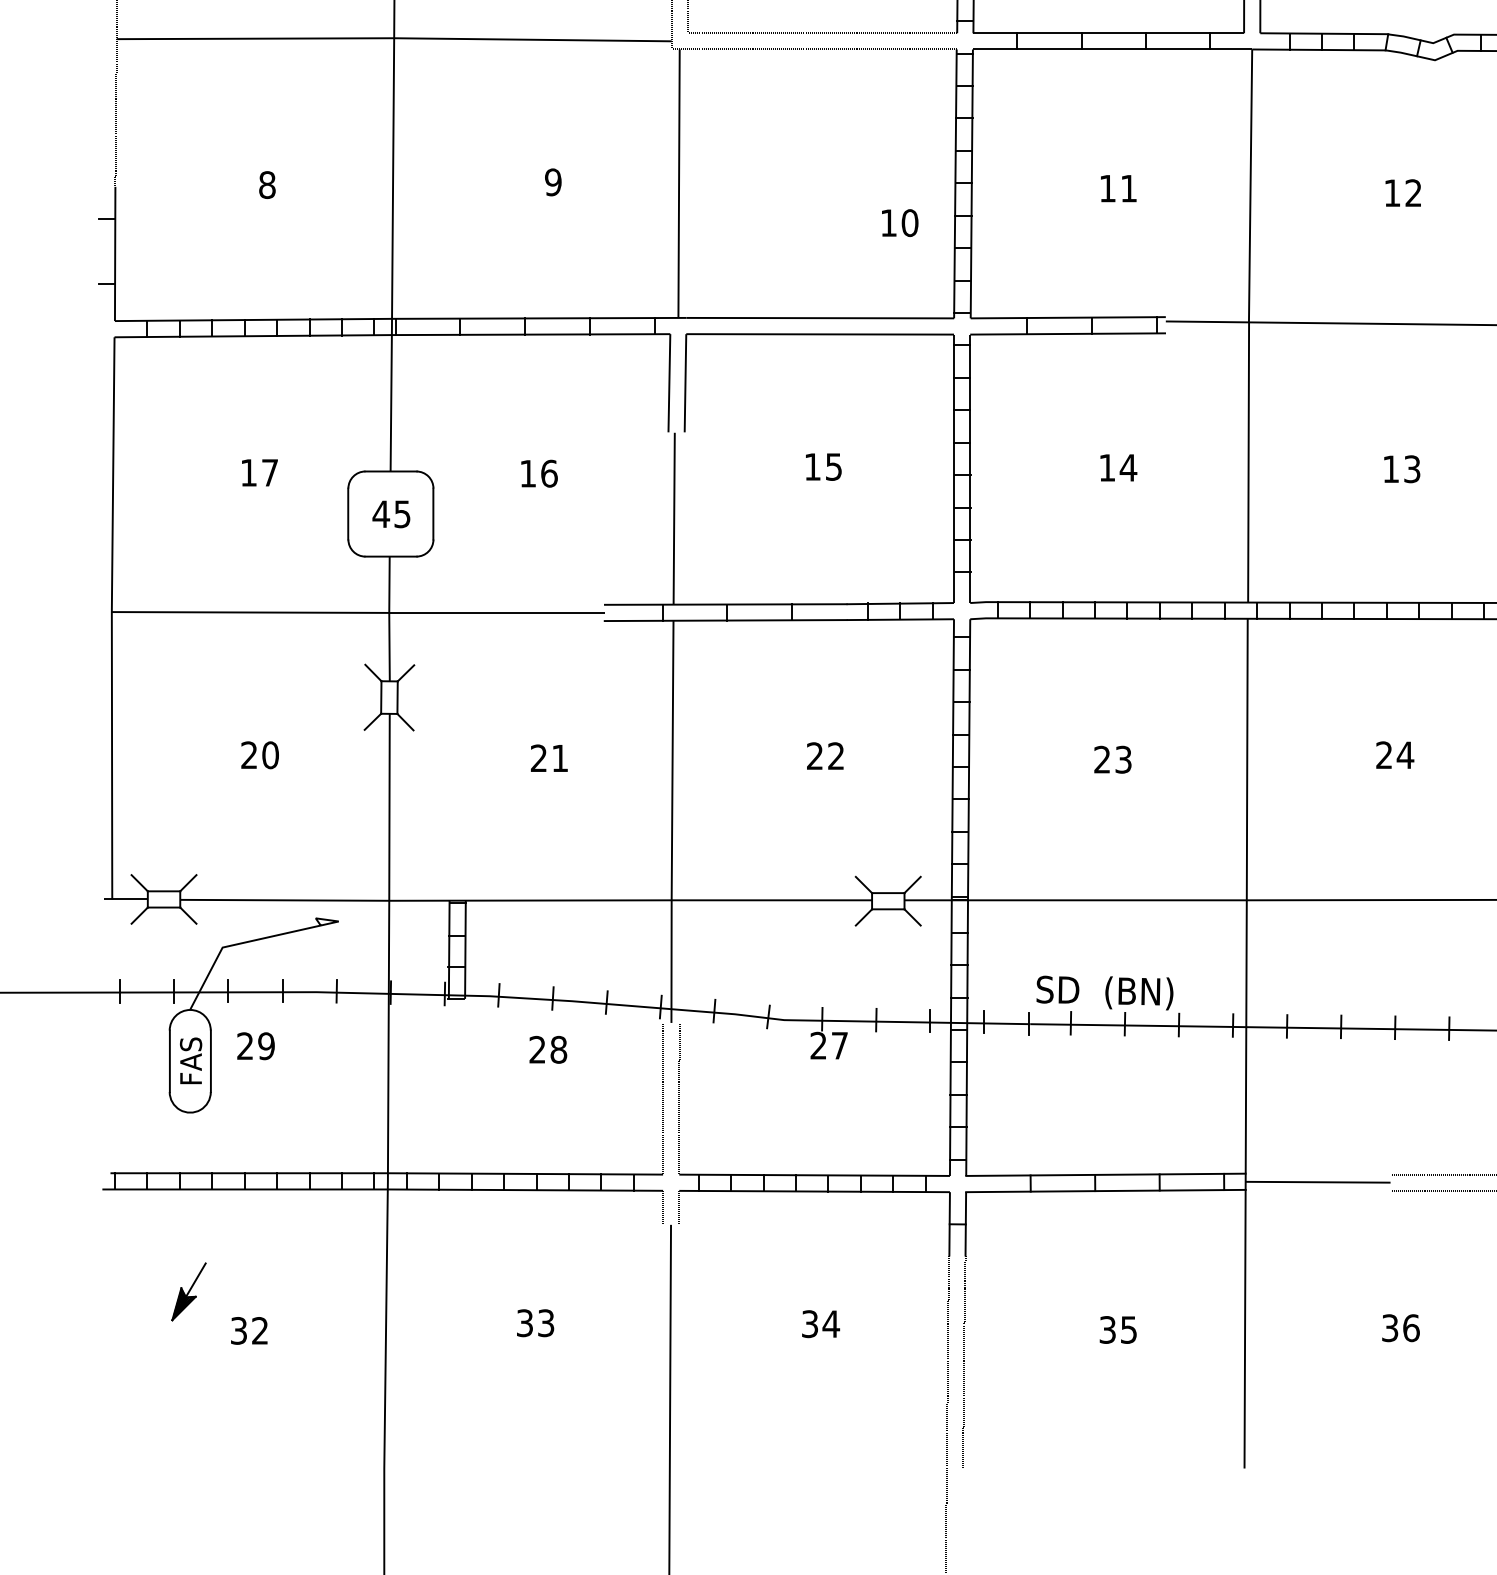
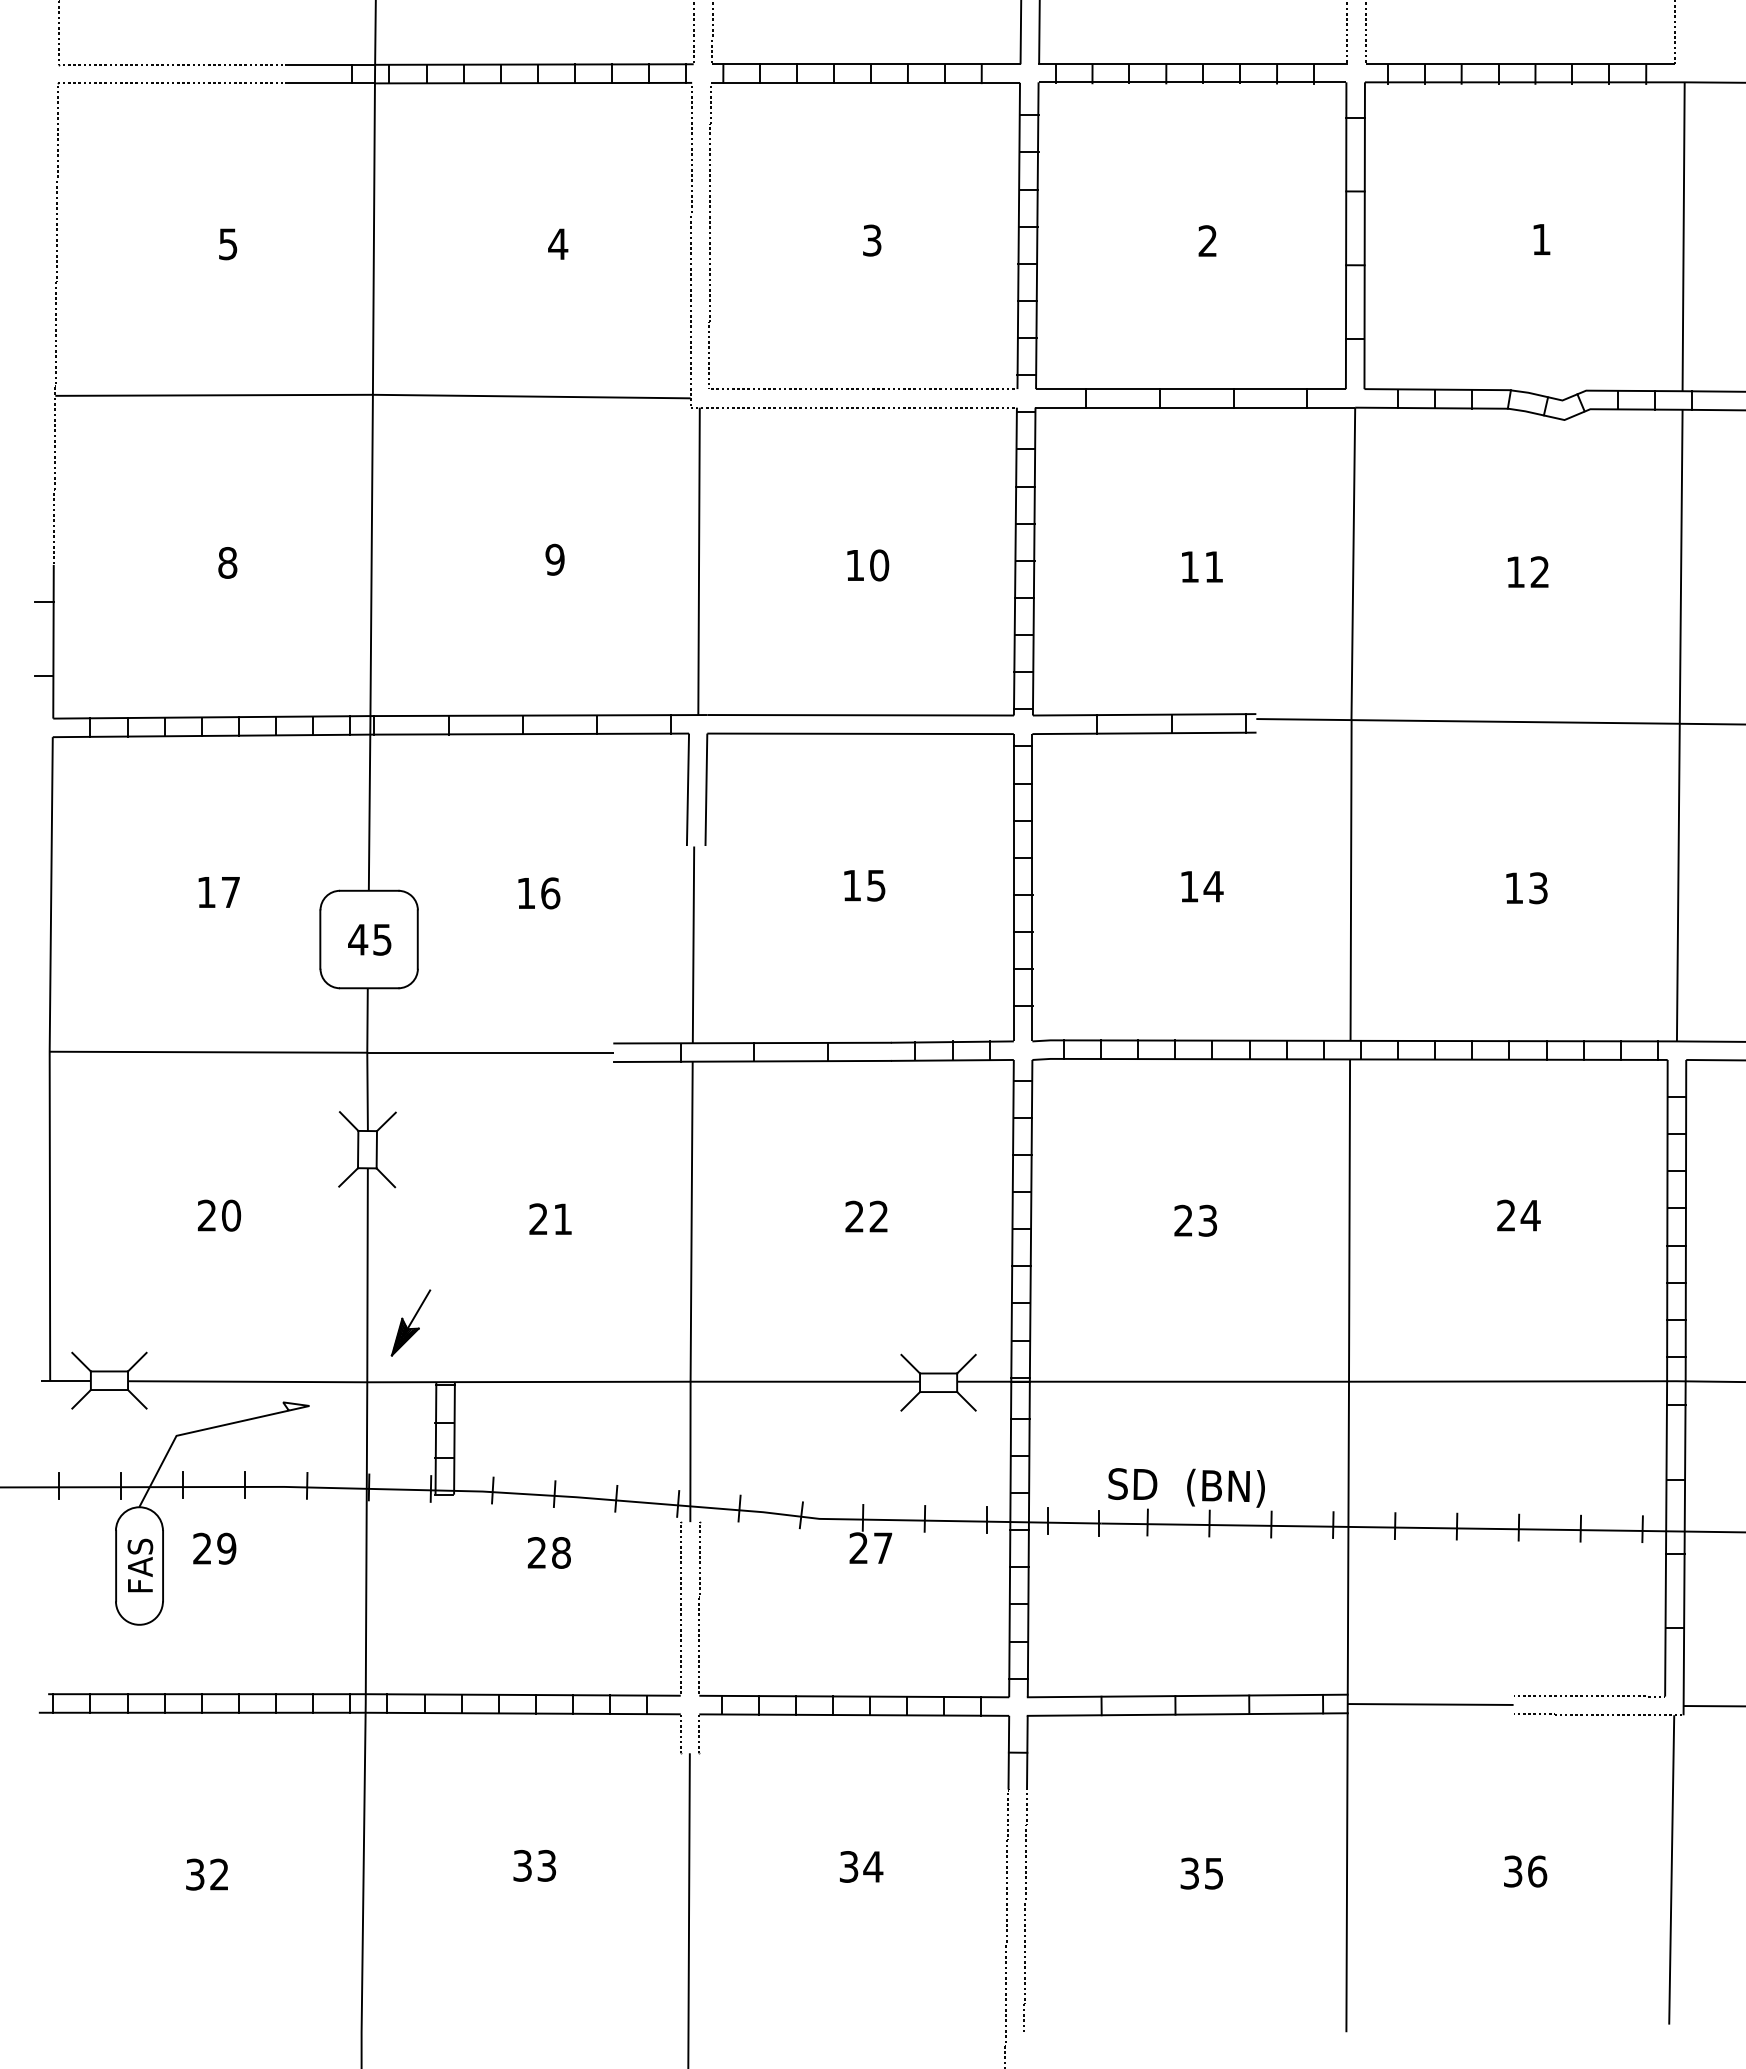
text: (900, 223) -> (868, 565), moved
part: (188, 1291) -> (410, 1322), moved

